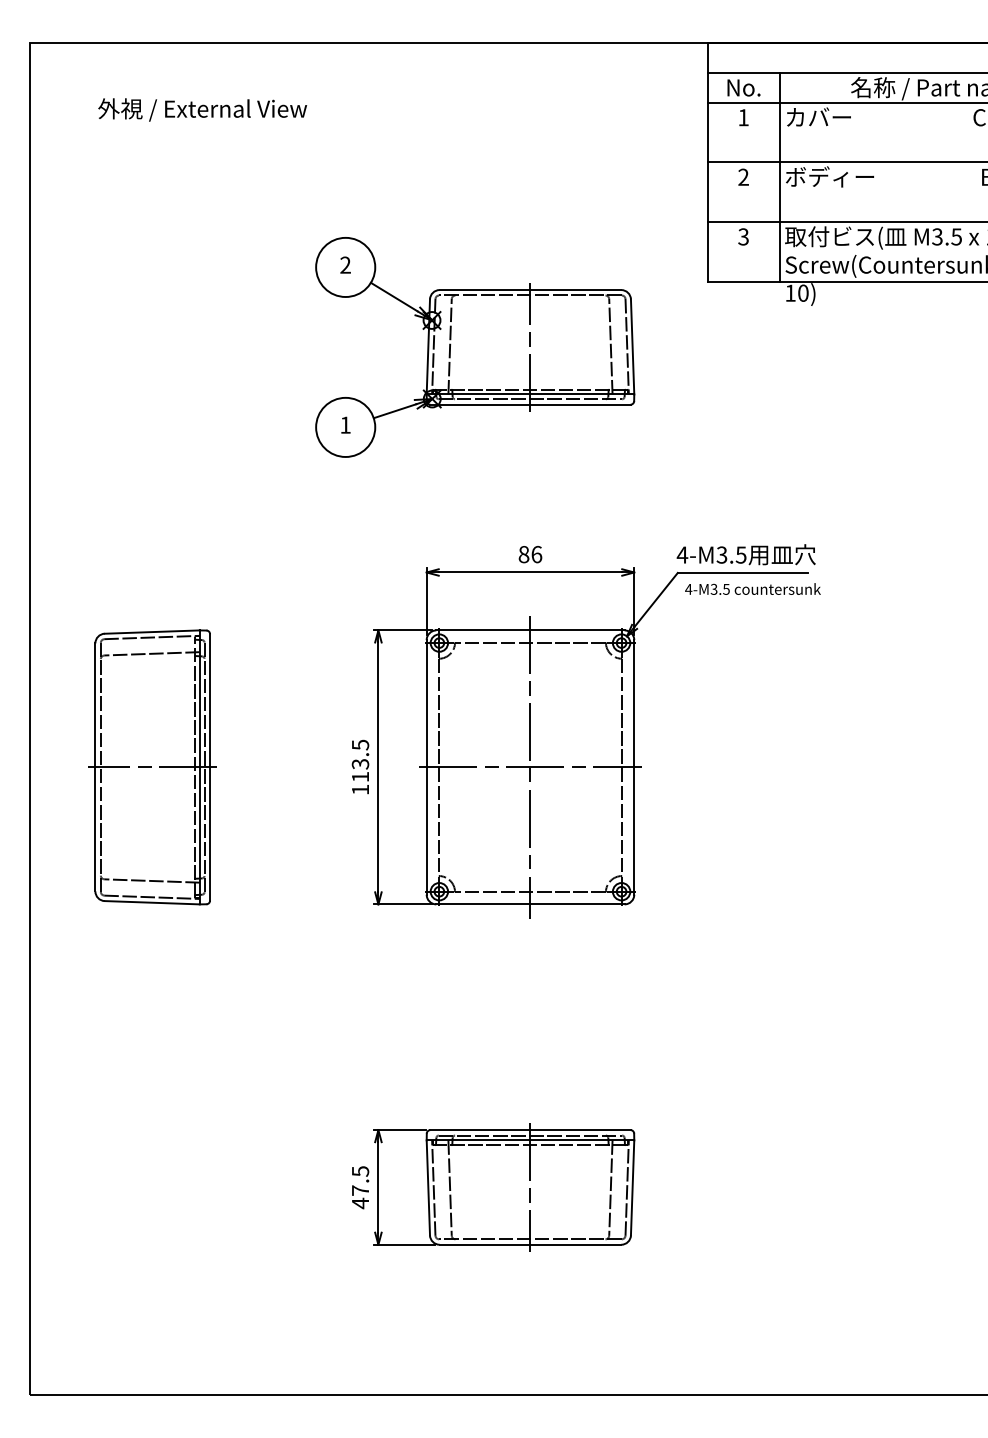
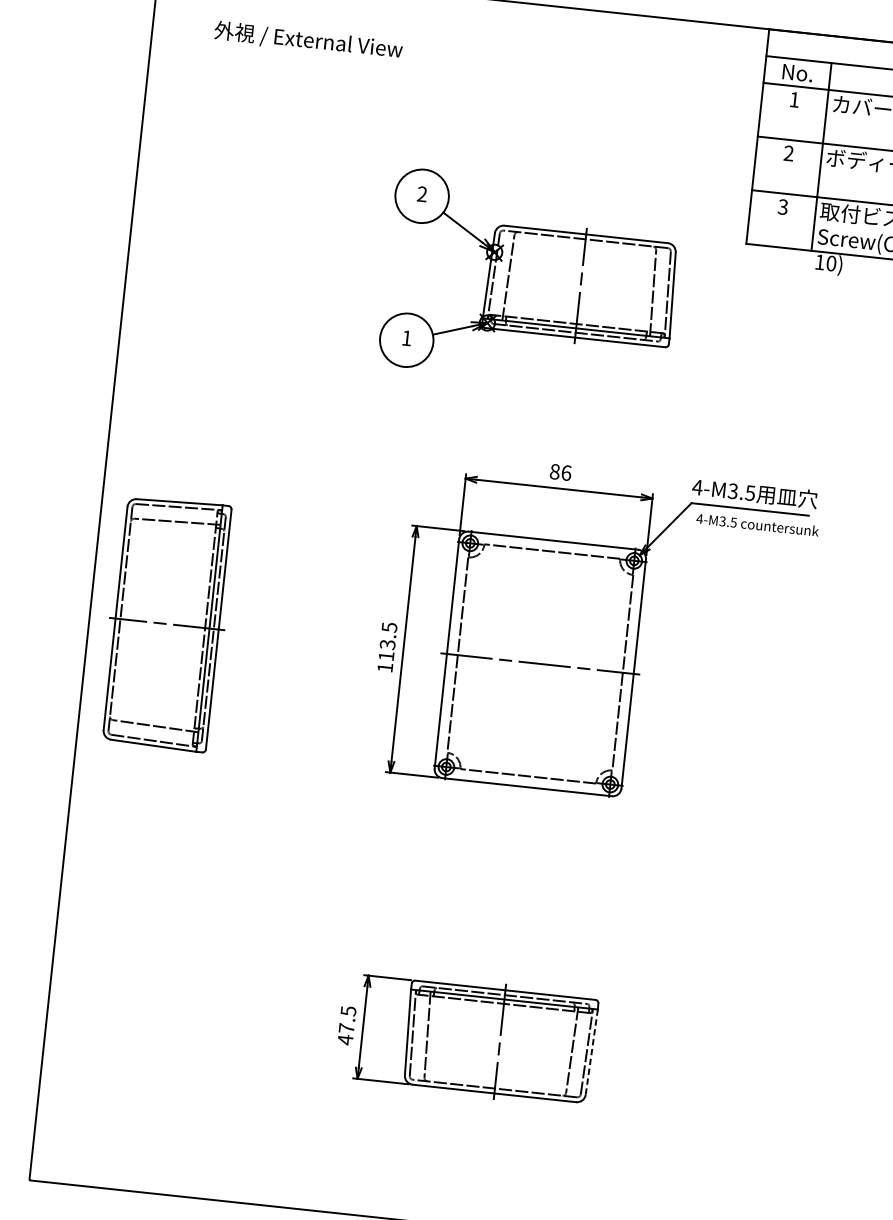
line: (530, 766) -> (540, 663), removed
part: (152, 767) -> (166, 624), moved
line: (632, 1187) -> (591, 1051), solid -> dashed

